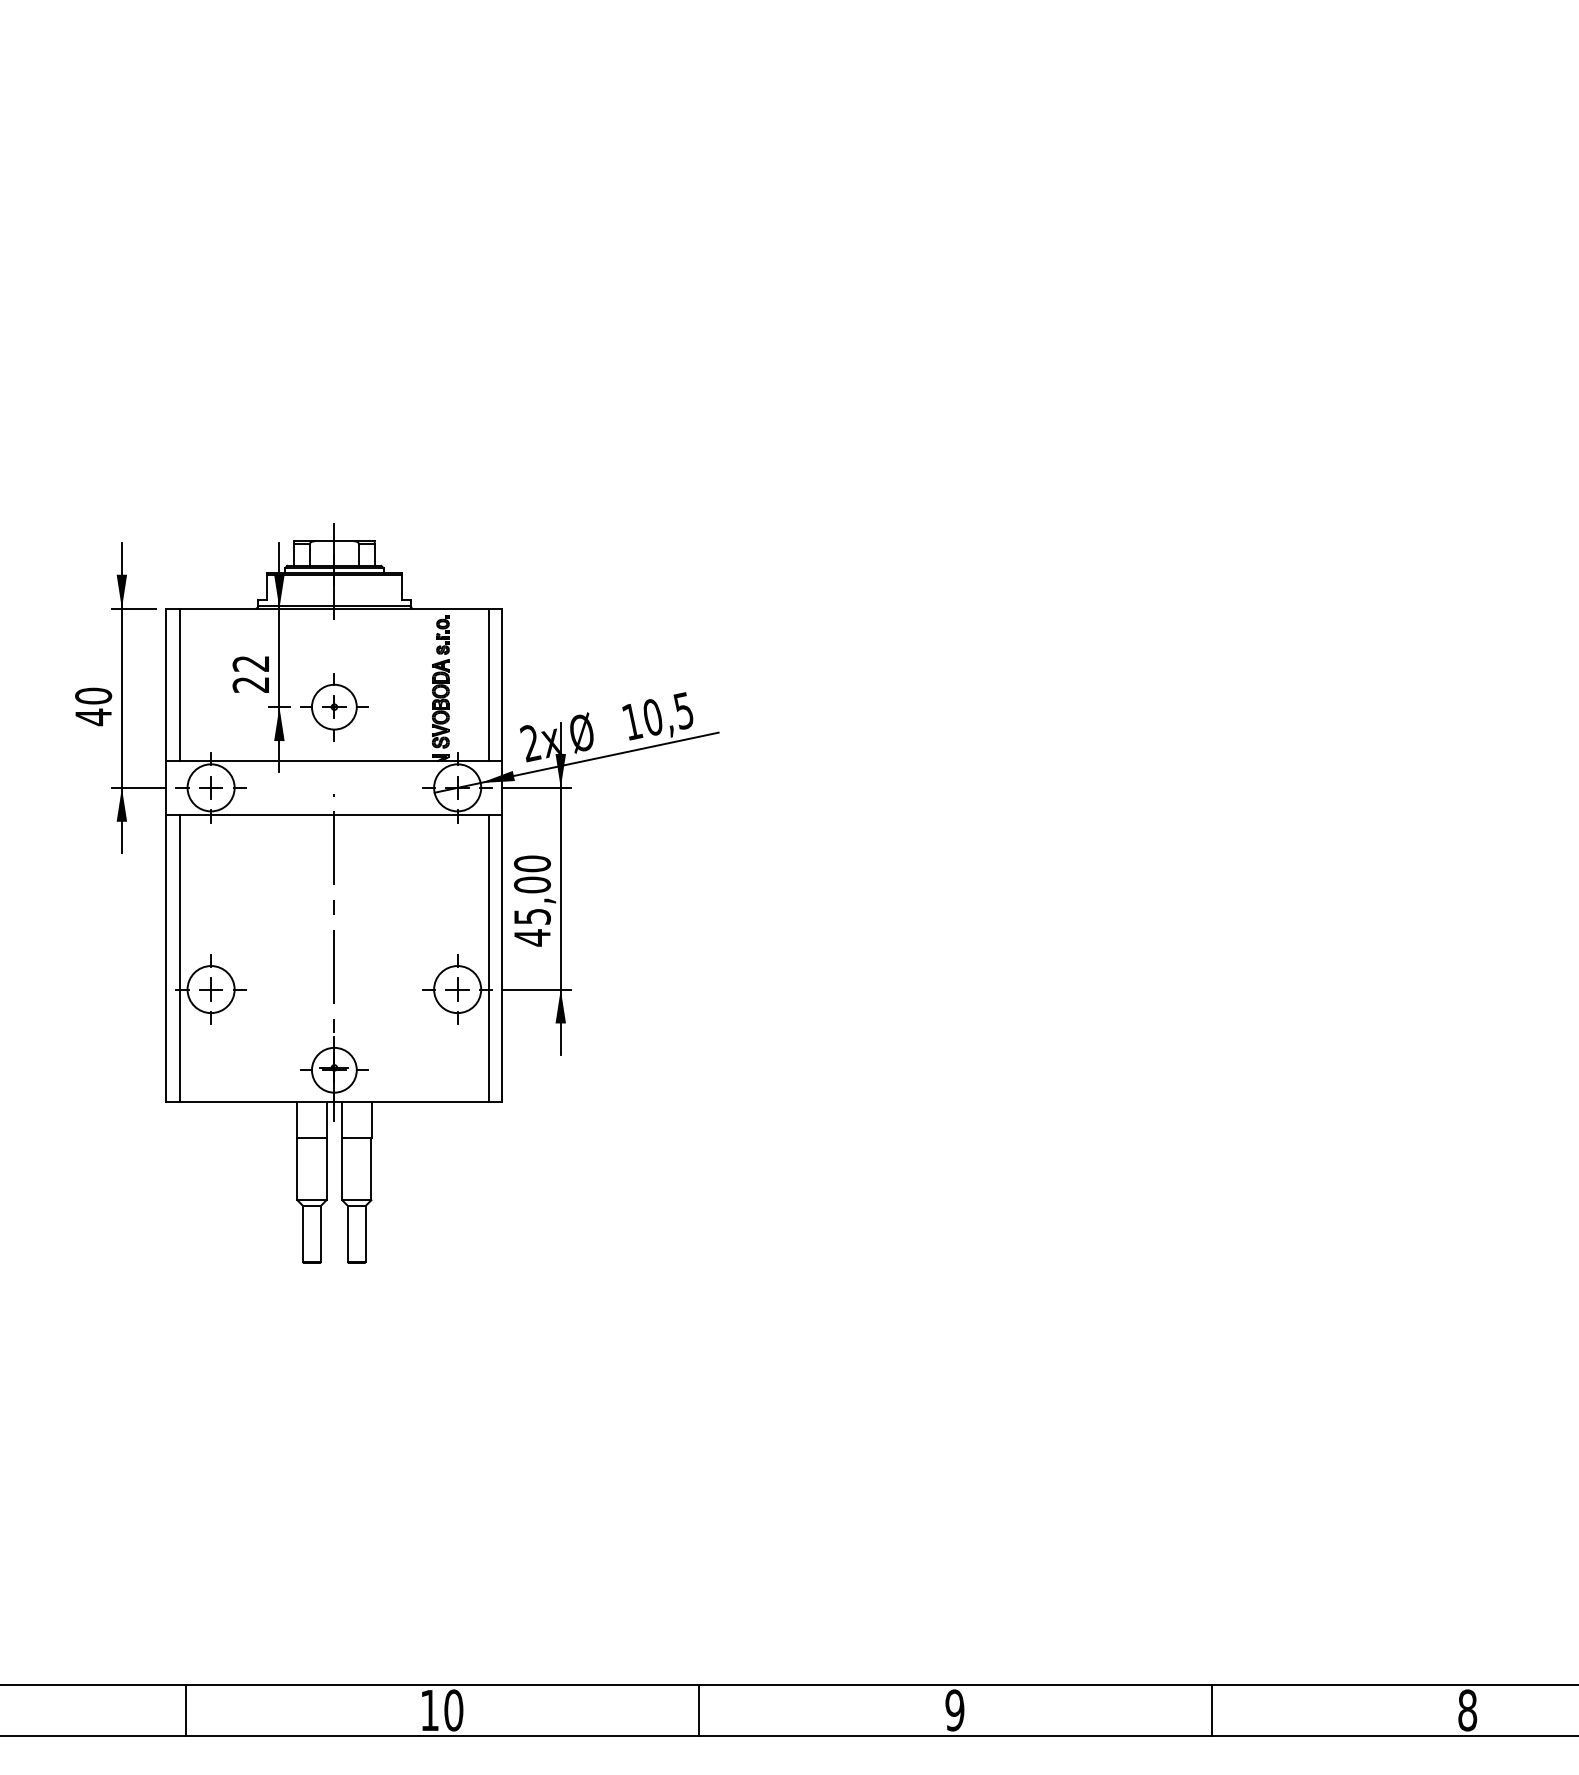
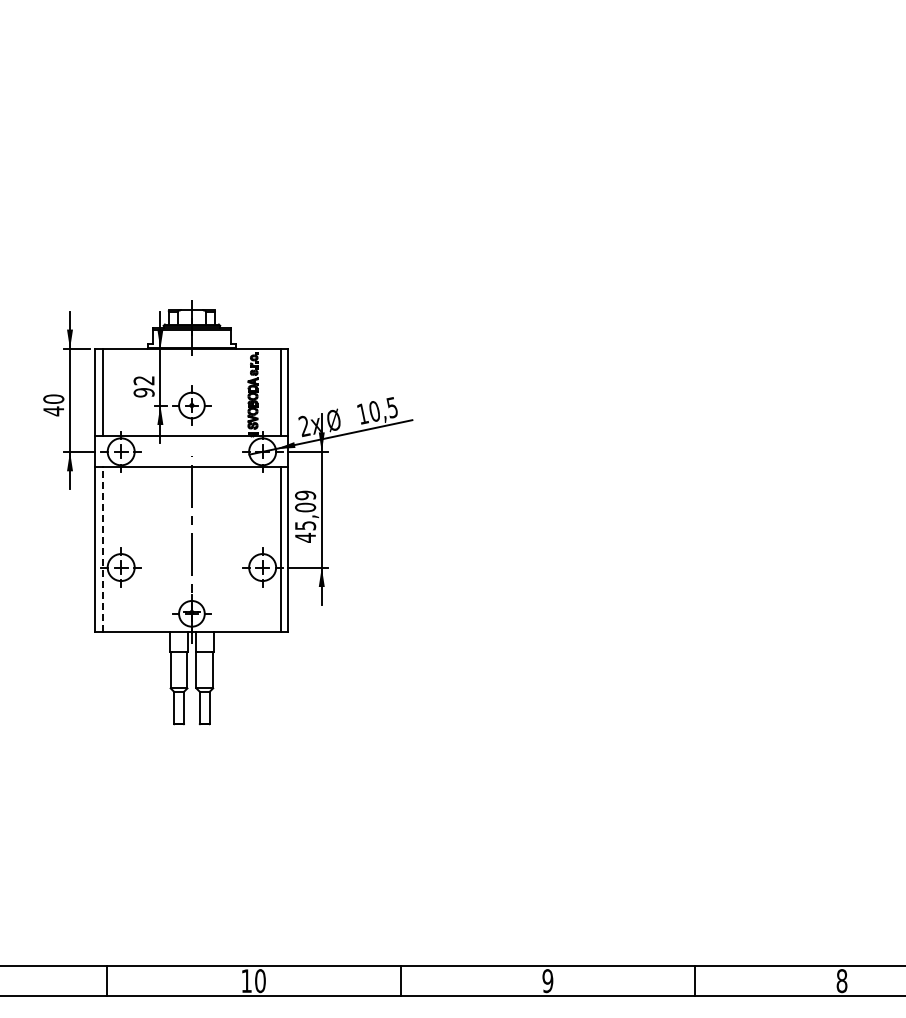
text: (249, 684) -> (143, 392), 22 -> 92
text: (532, 863) -> (305, 495), 45,00 -> 45,09
line: (180, 958) -> (103, 549), solid -> dashed

